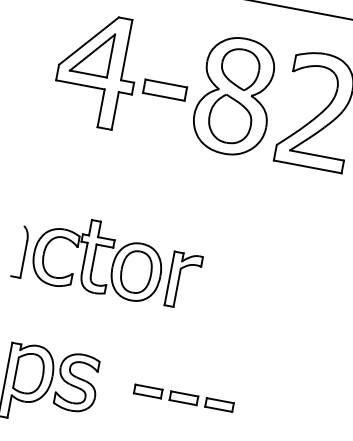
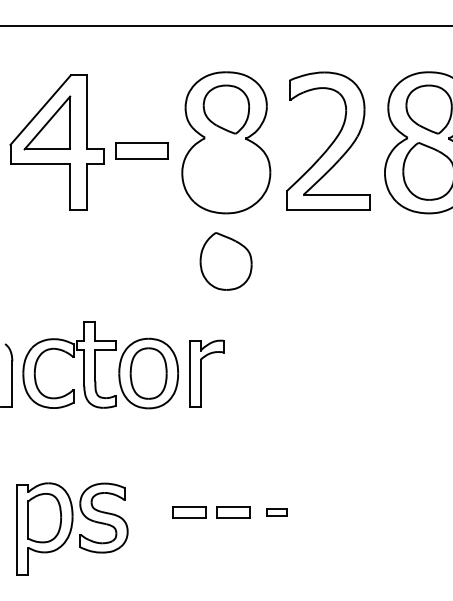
part: (229, 119) -> (225, 261), moved
part: (219, 404) -> (277, 512), size x0.6

